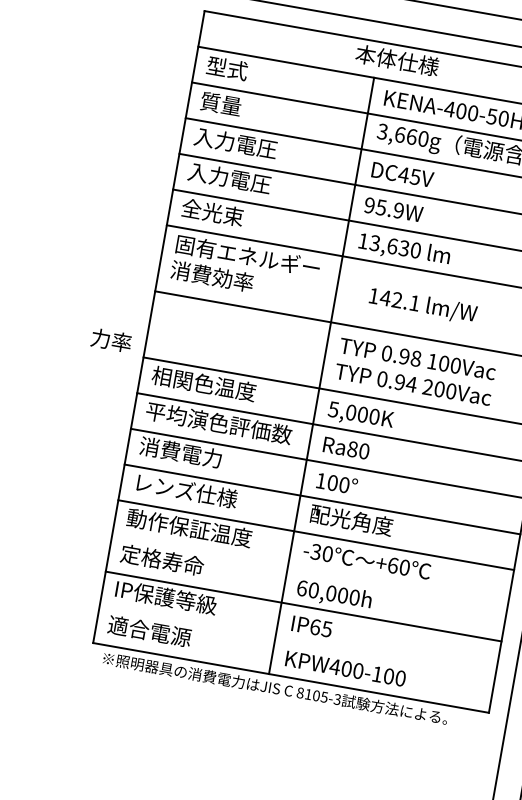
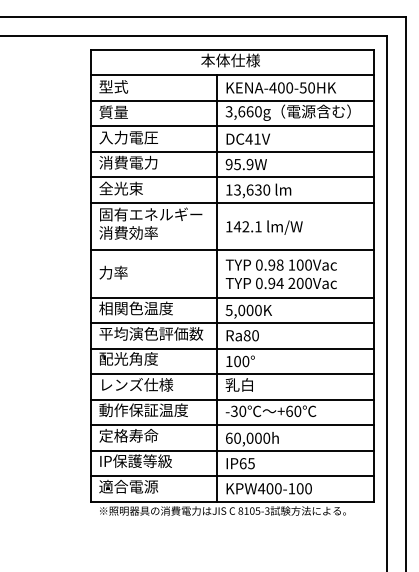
text: (415, 176) -> (257, 138), DC45V -> DC41V
text: (229, 177) -> (128, 162), 入力電圧 -> 消費電力
text: (423, 305) -> (264, 227), moved
text: (111, 340) -> (113, 272), moved
text: (181, 451) -> (128, 358), 消費電力 -> 配光角度
text: (350, 519) -> (254, 384), 配光角度 -> 乳白
line: (308, 571) -> (231, 425), added
line: (295, 642) -> (231, 476), added

